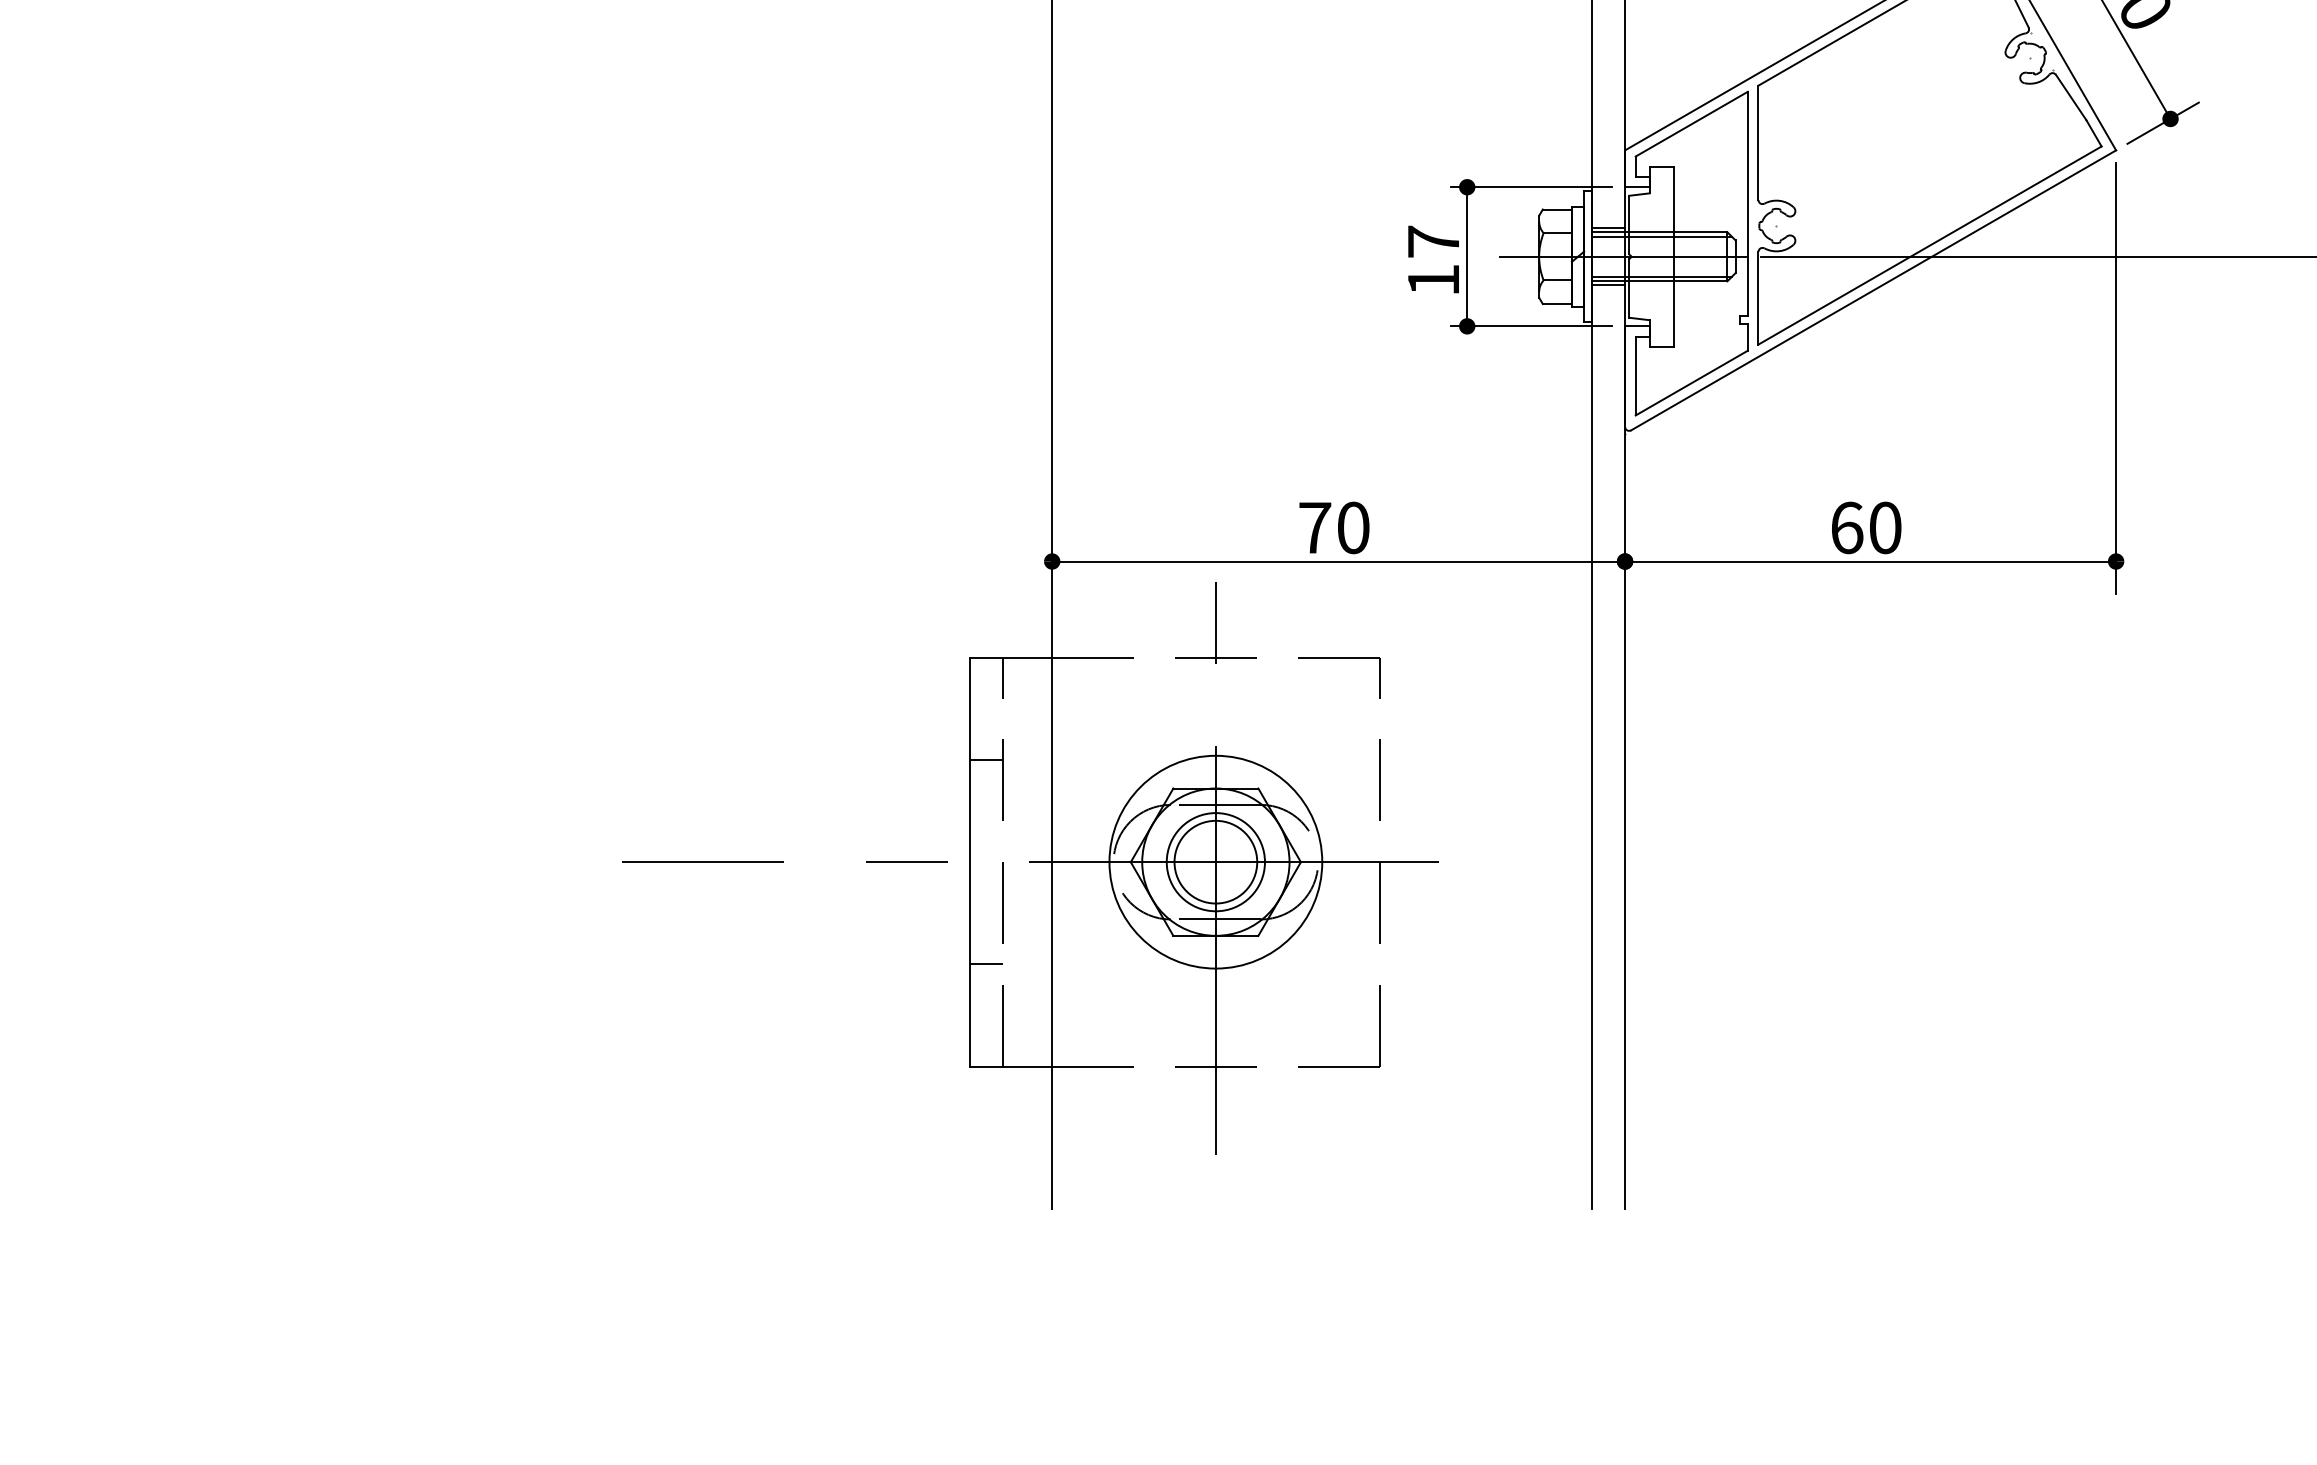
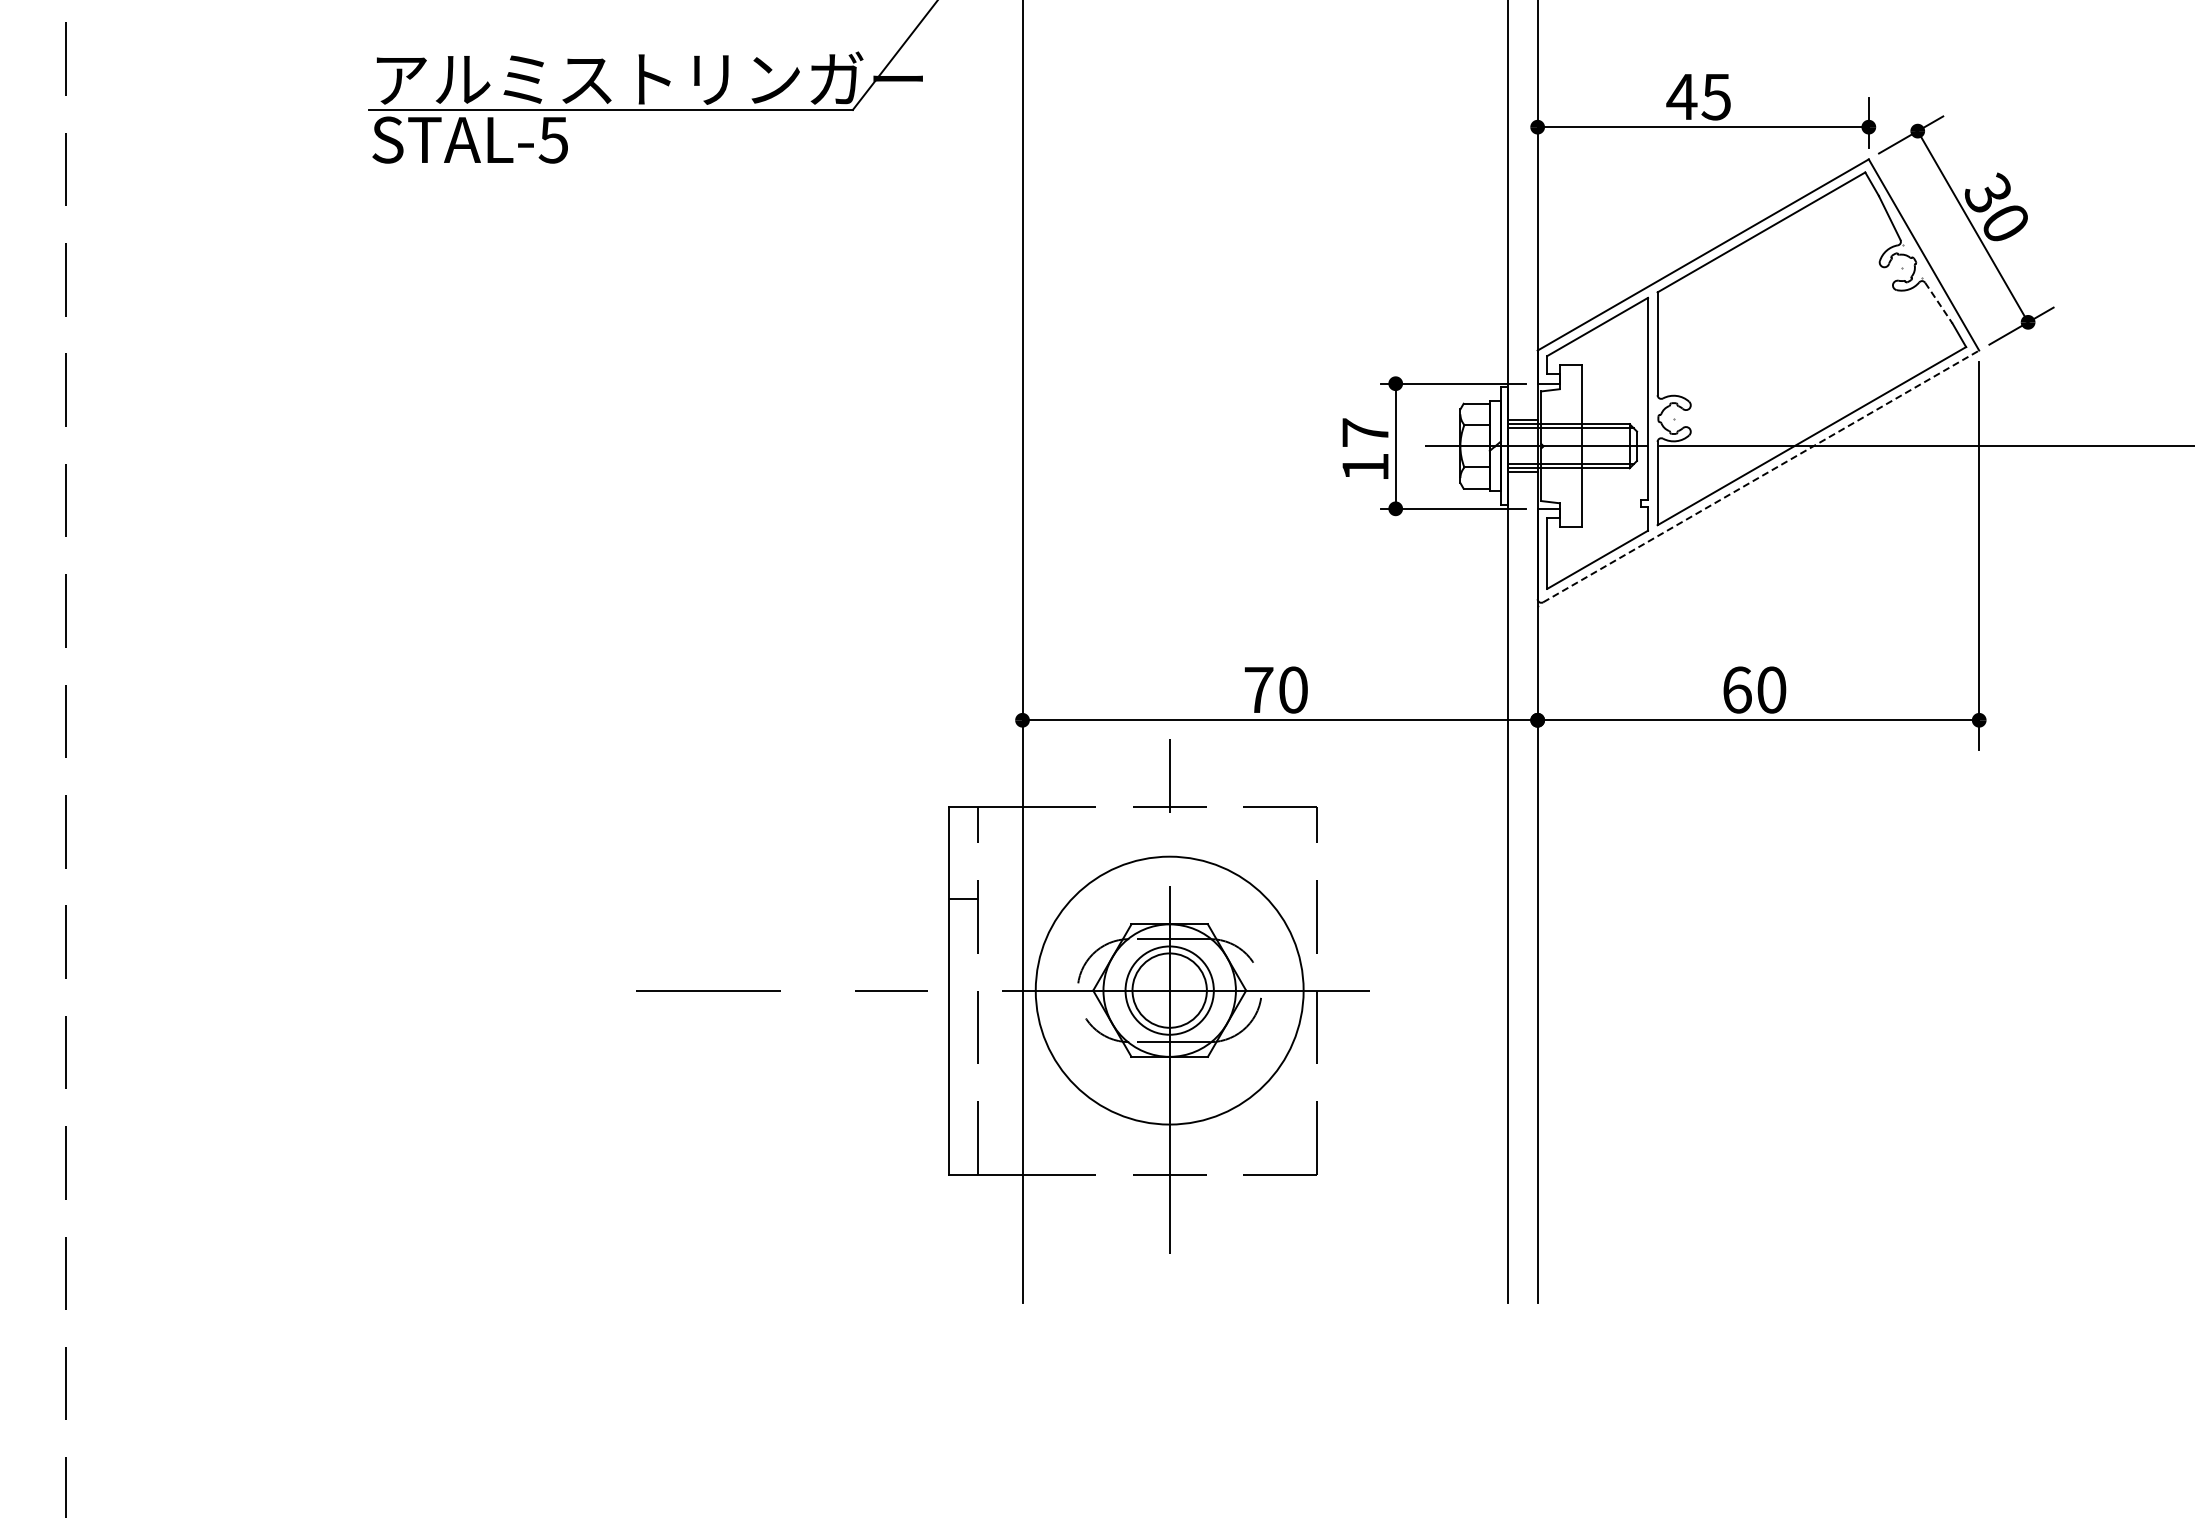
line: (2070, 98) -> (1938, 303), solid -> dashed
line: (1874, 290) -> (1761, 476), solid -> dashed
circle: (1215, 862) -> (1169, 990), size x1.4
line: (986, 964) -> (963, 1082), removed

